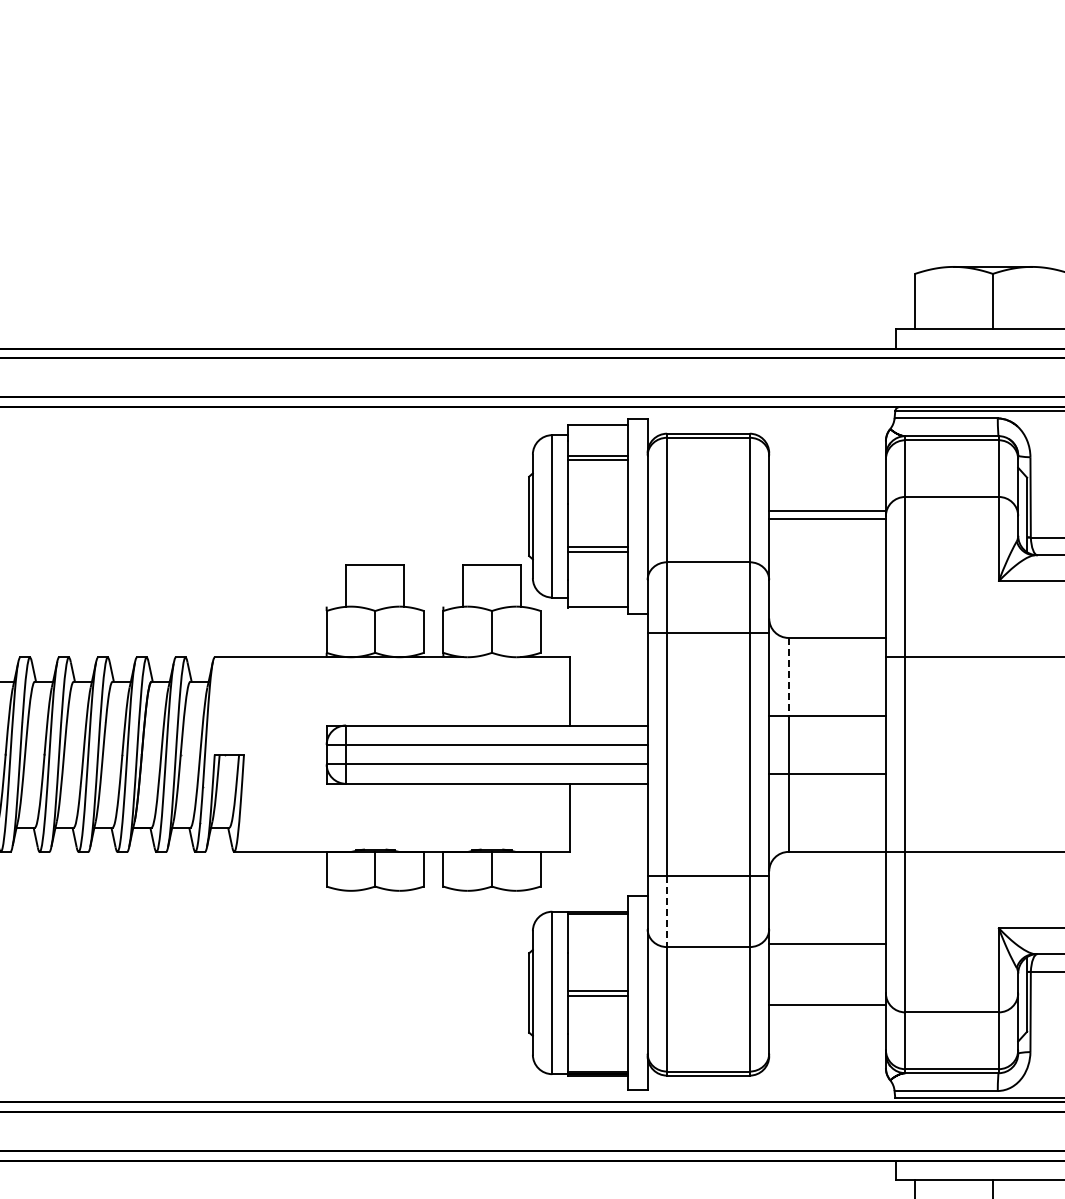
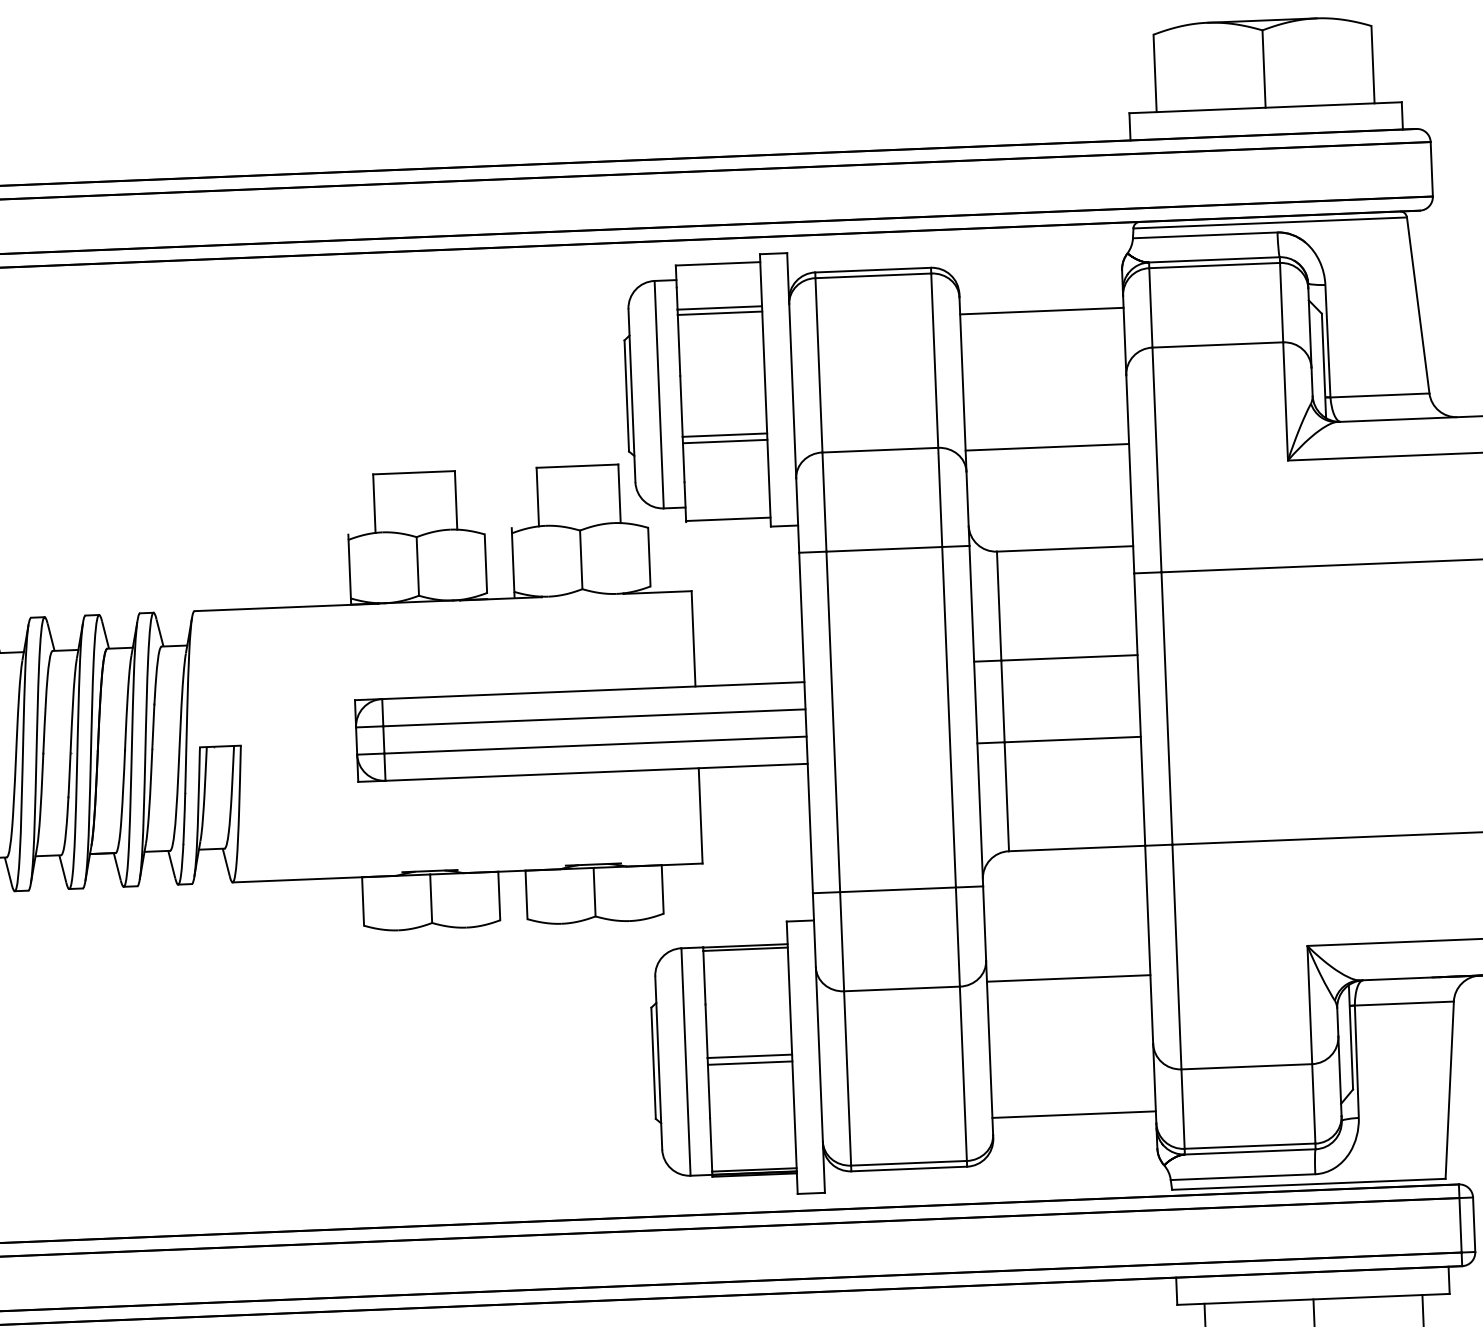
line: (827, 511) -> (1047, 447), moved
line: (827, 518) -> (1041, 310), moved
line: (788, 676) -> (998, 605), dashed -> solid
line: (667, 912) -> (842, 942), dashed -> solid
line: (827, 1004) -> (1074, 1114), moved

